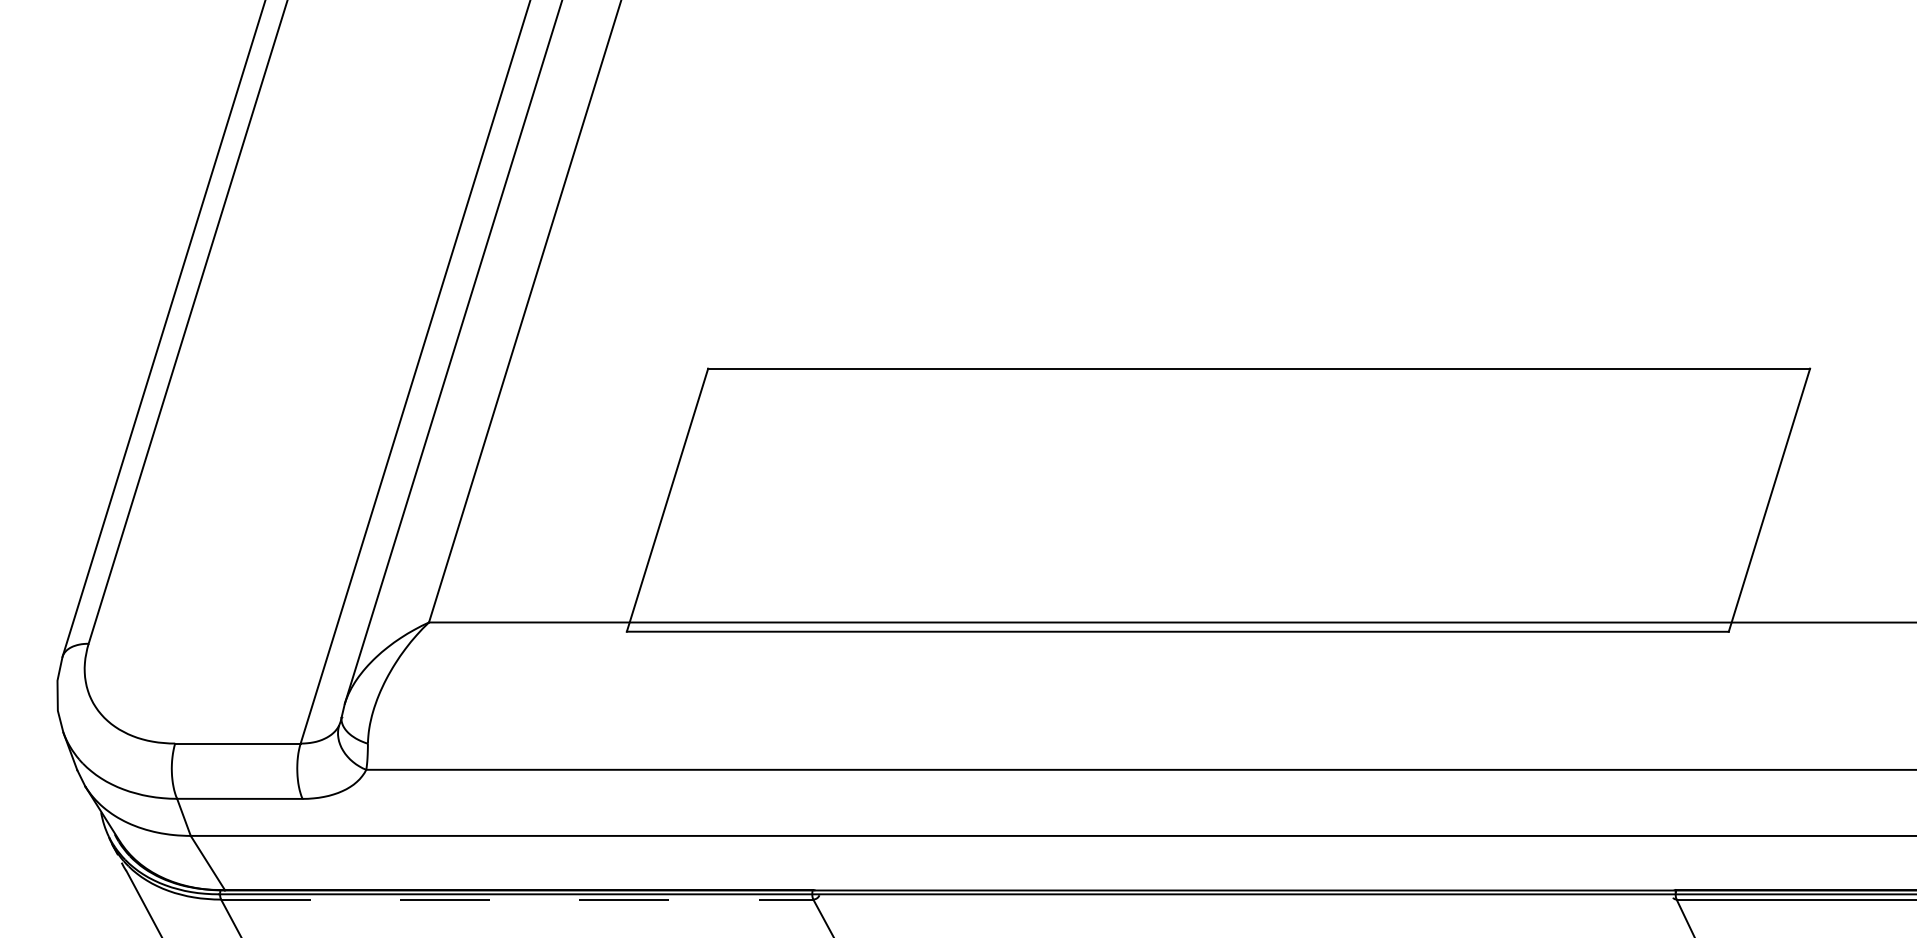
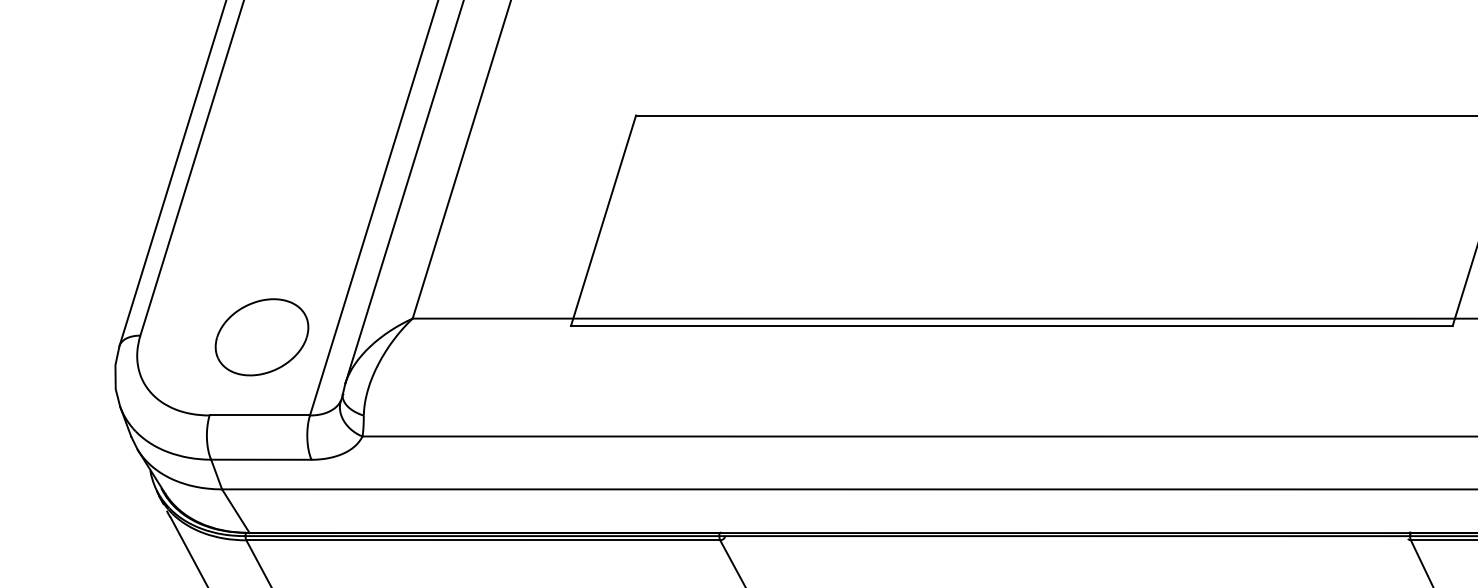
part: (240, 645) -> (261, 337), added
line: (517, 899) -> (483, 540), dashed -> solid

